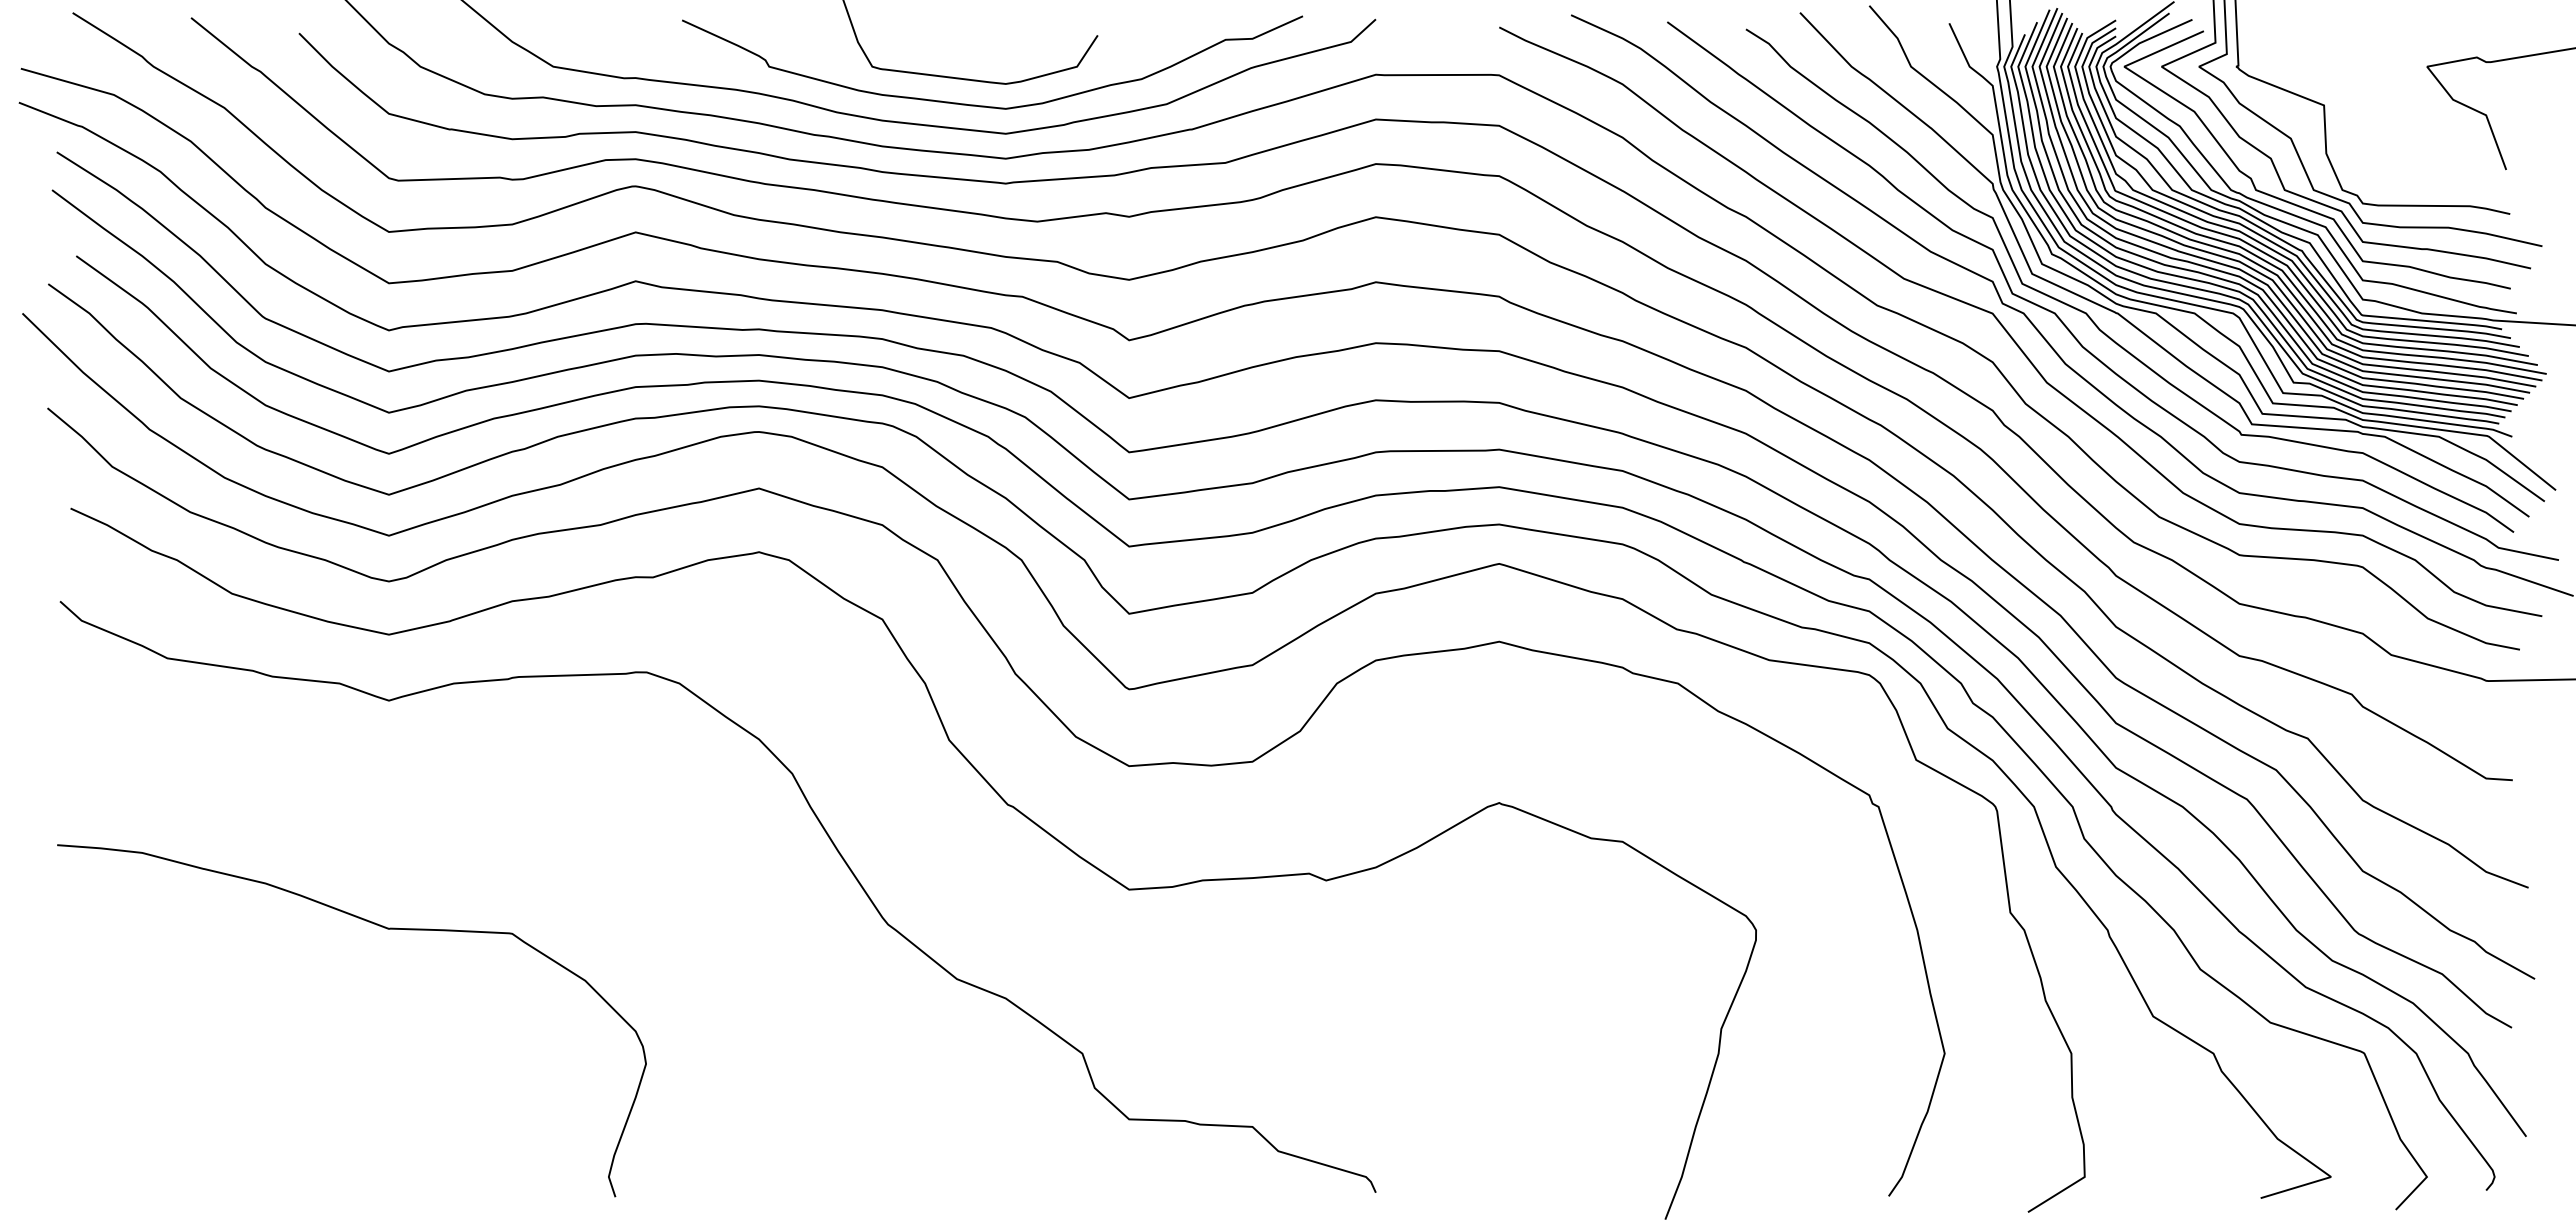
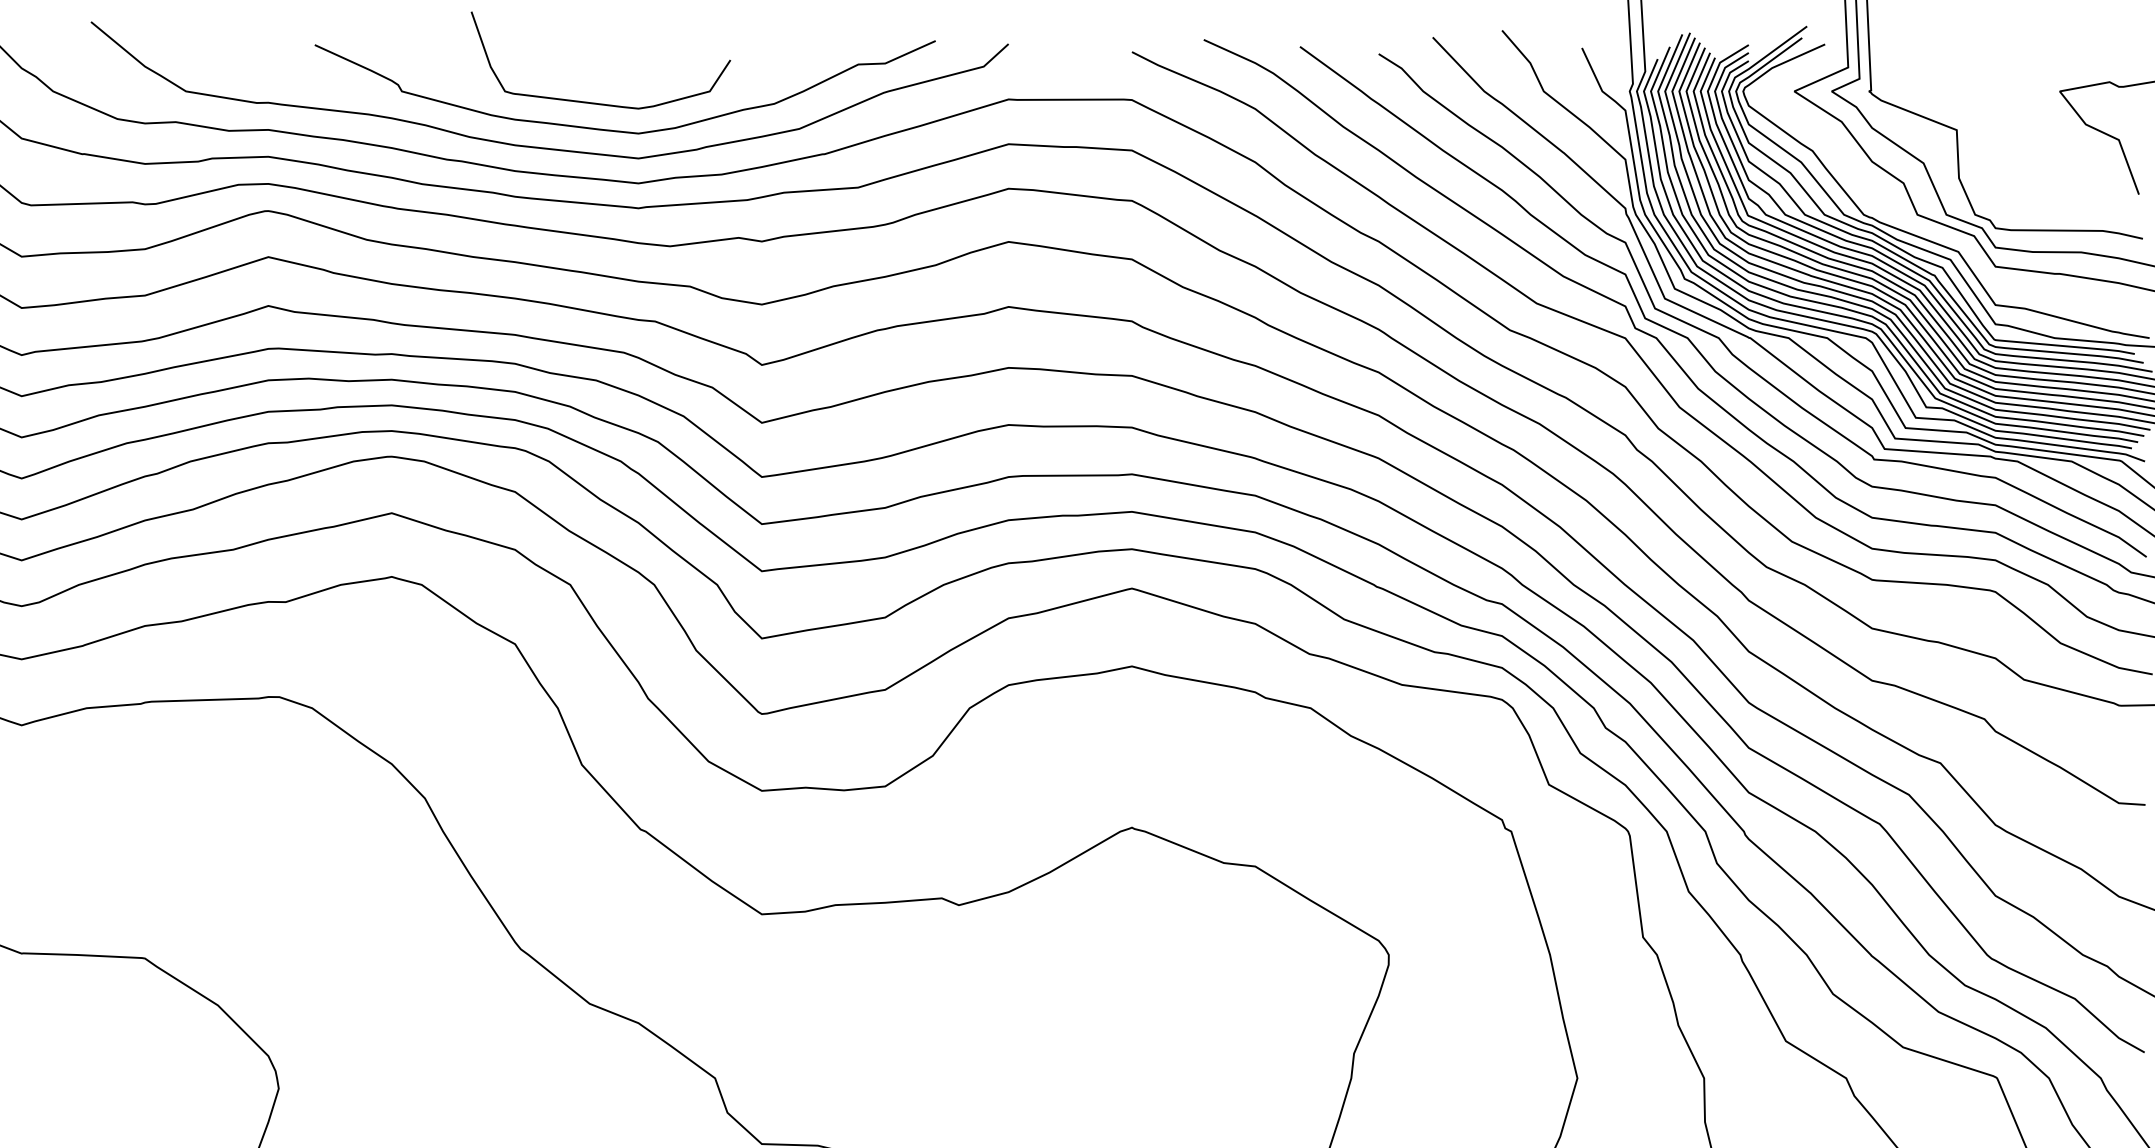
curve: (2300, 205) -> (1933, 230), removed

